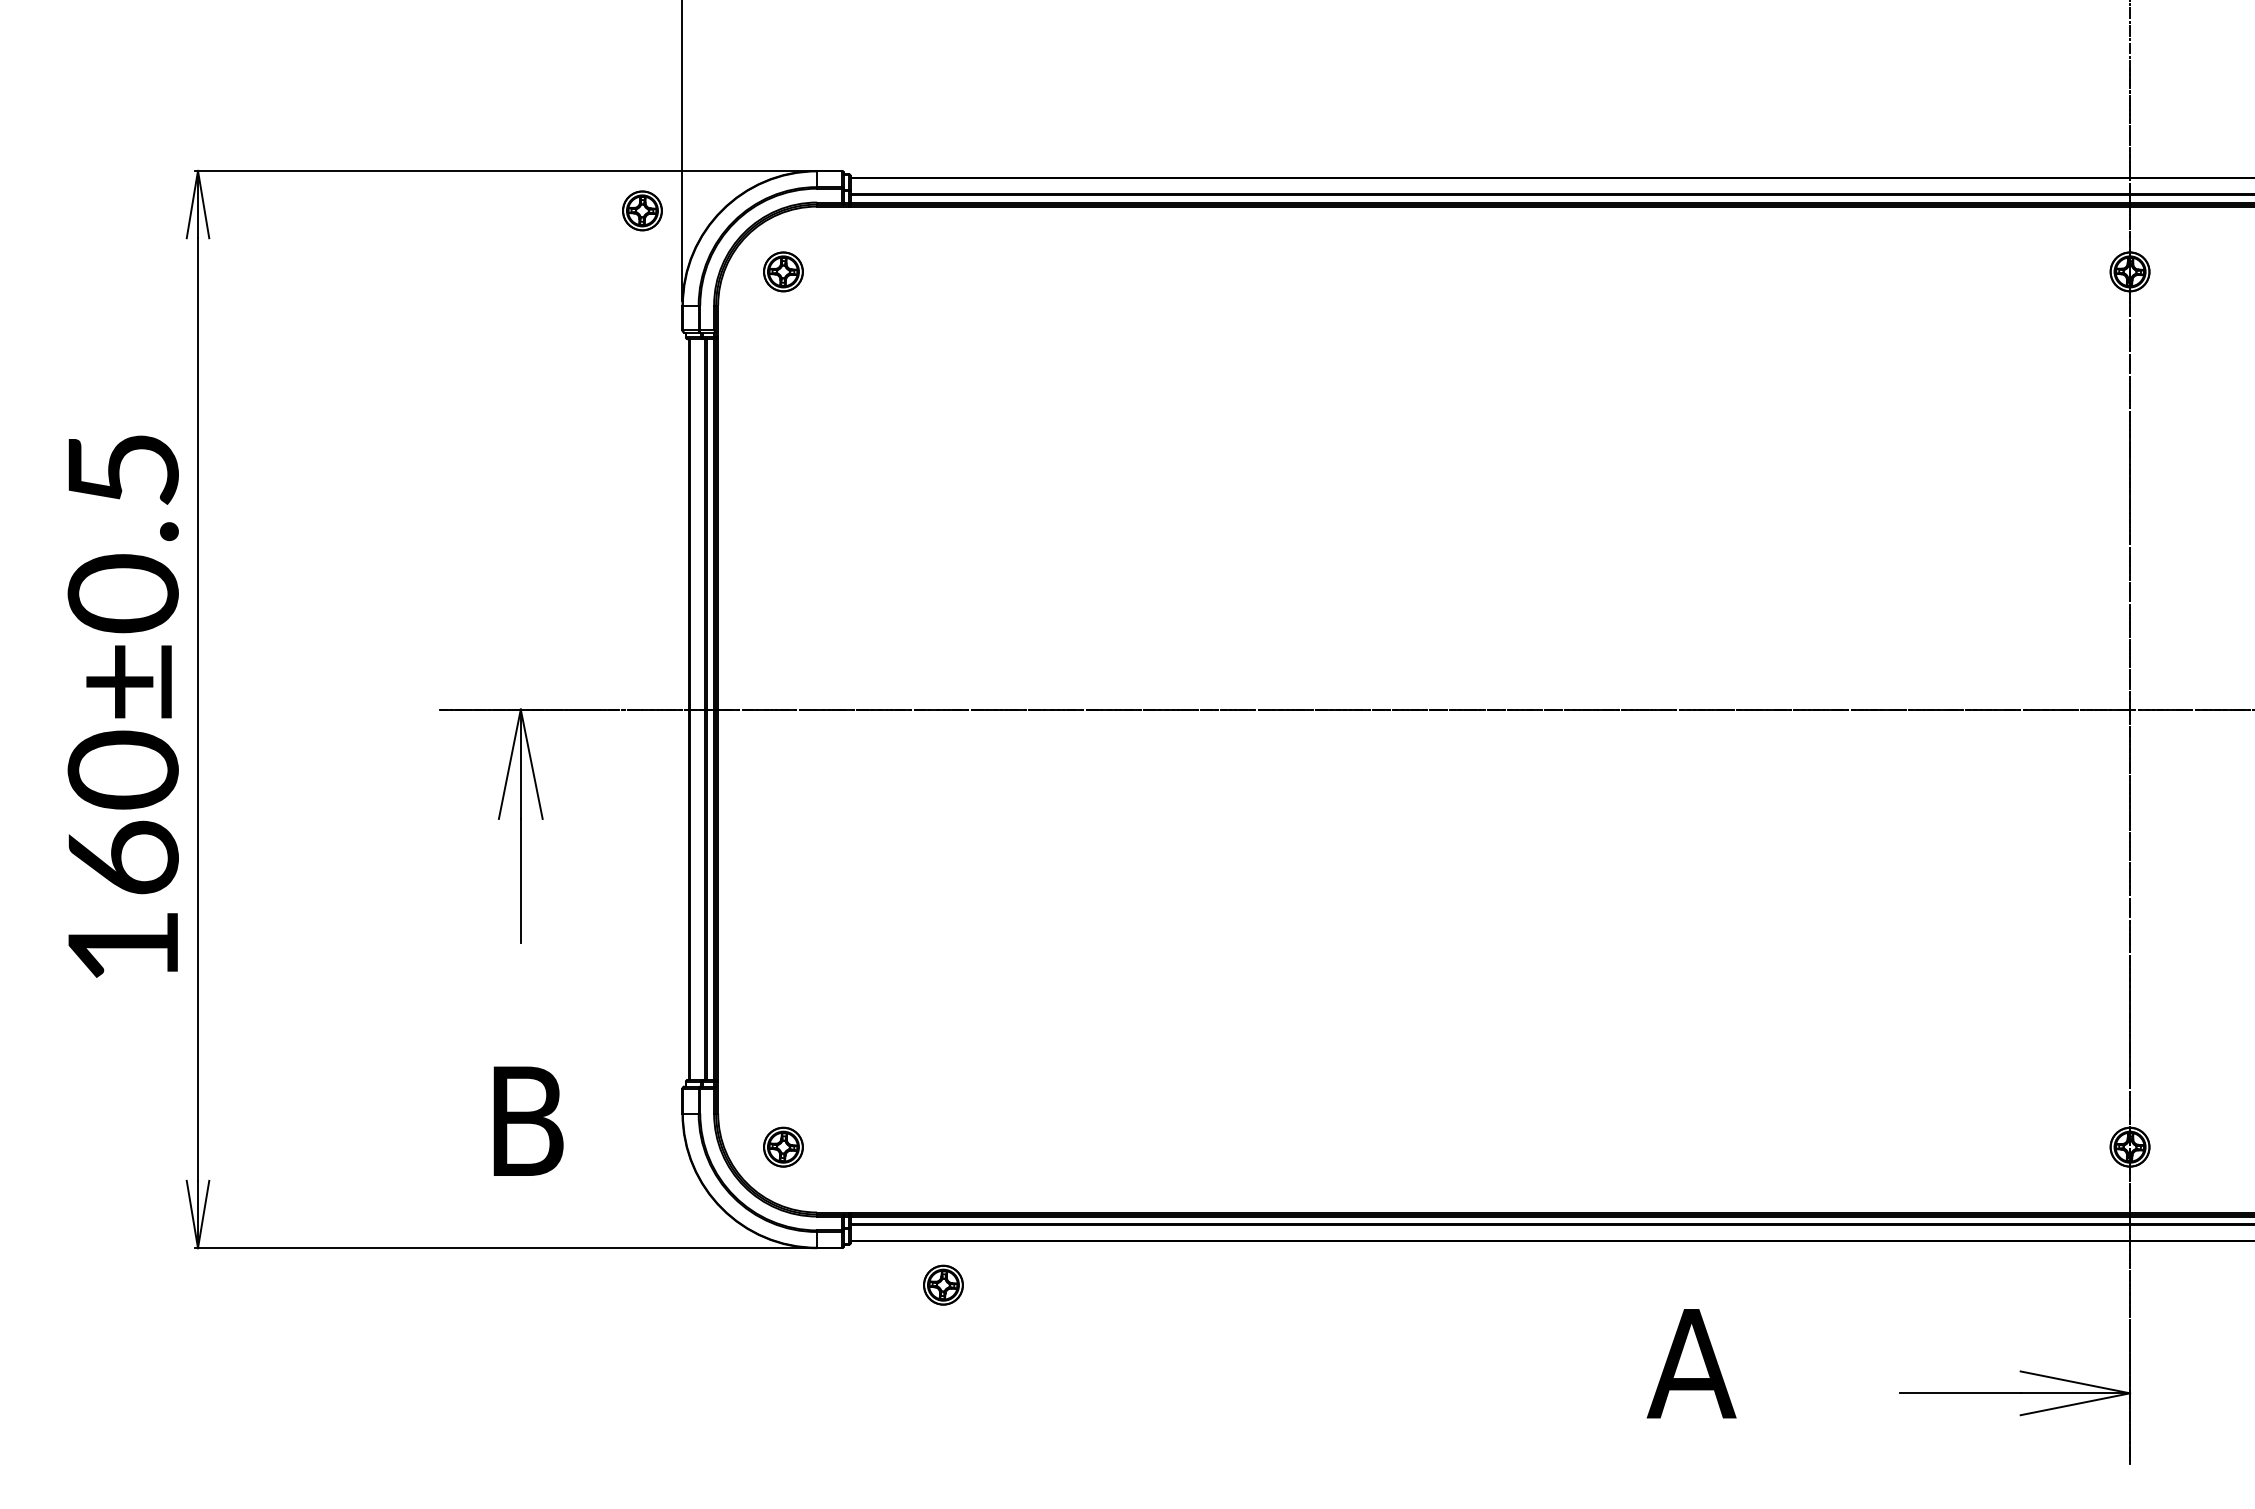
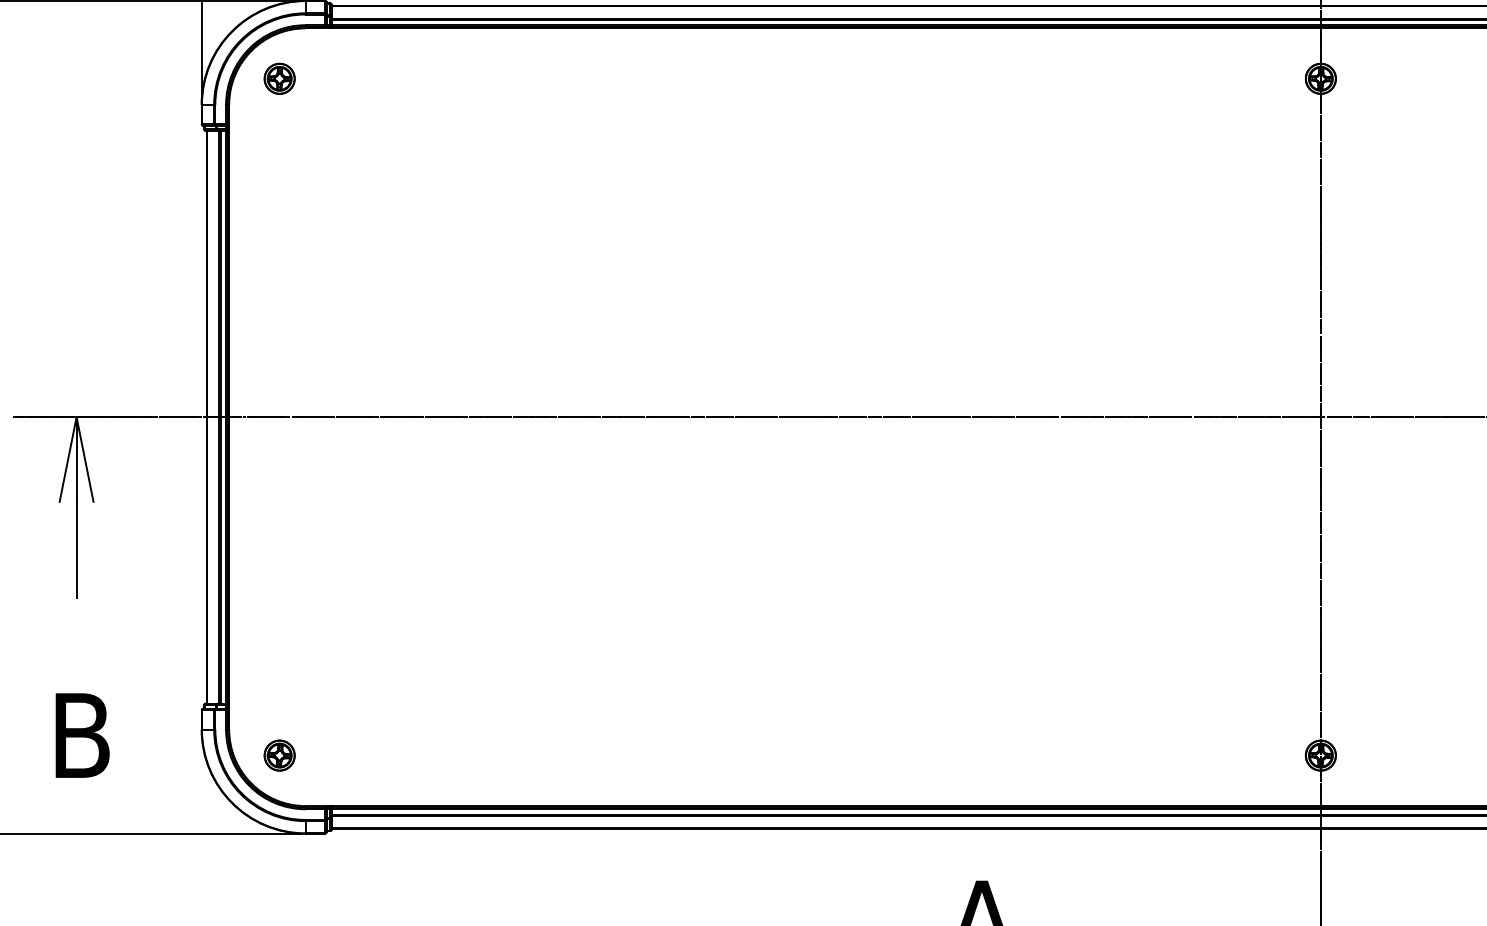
part: (642, 210) -> (170, 31), removed
part: (943, 1284) -> (403, 861), removed

